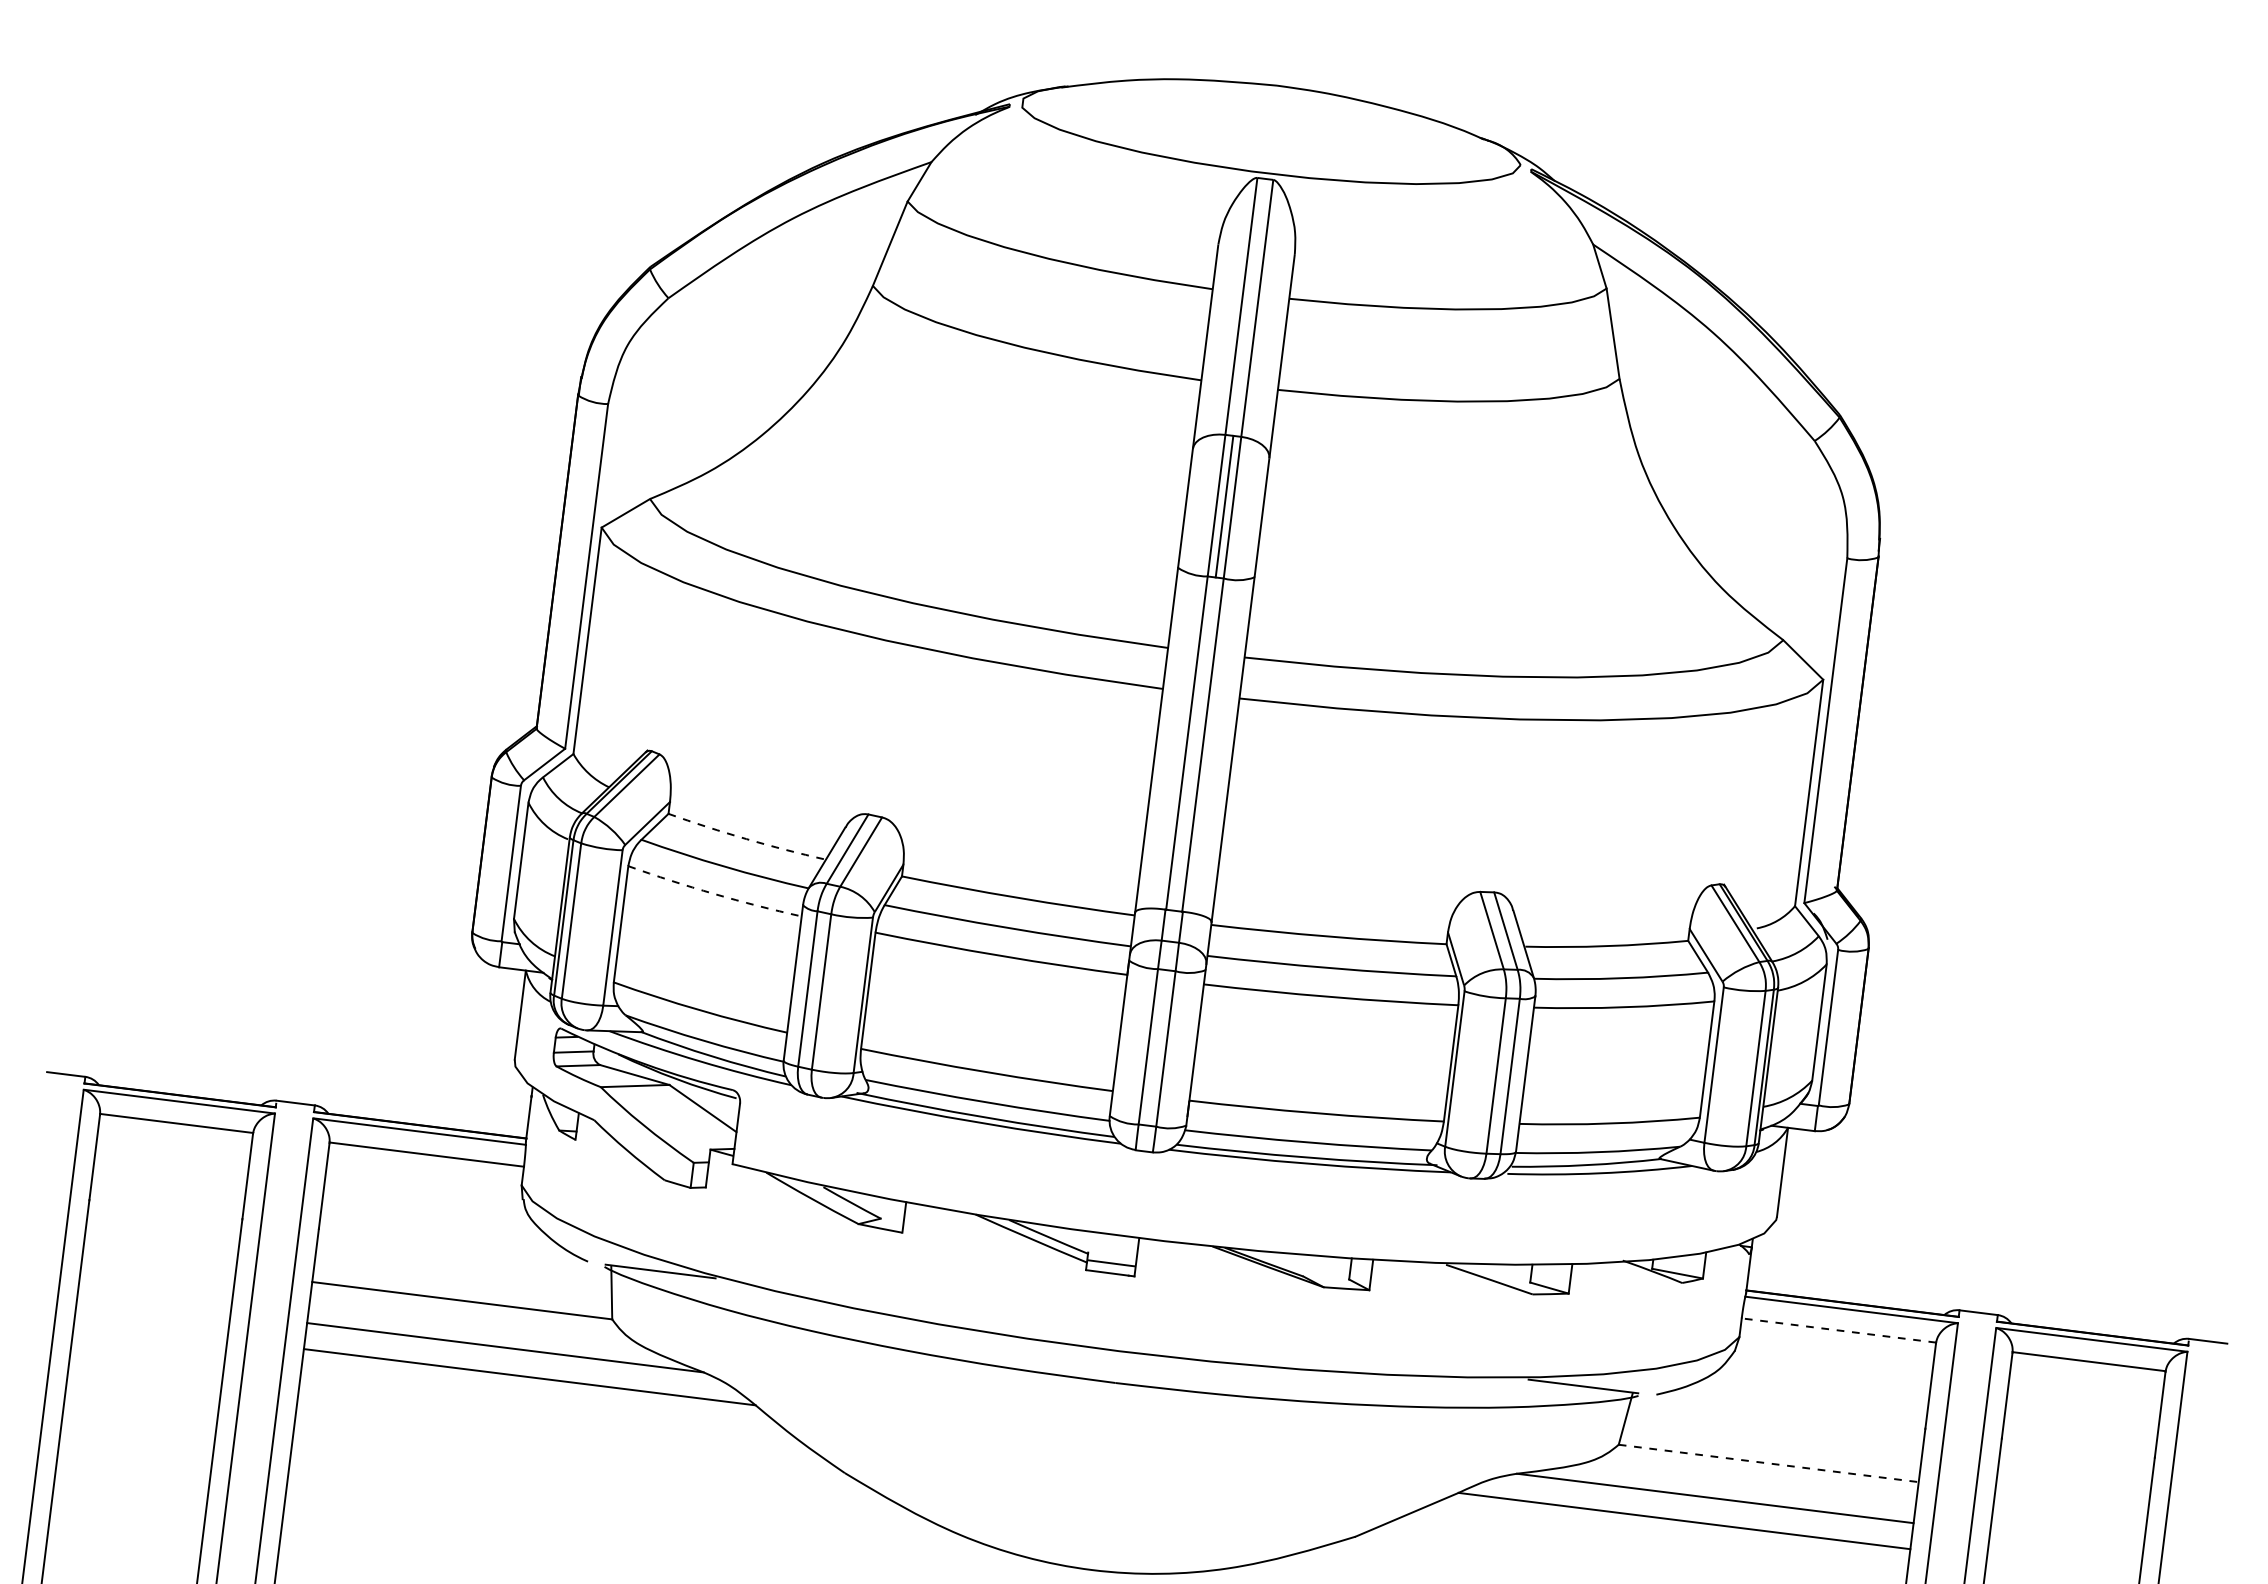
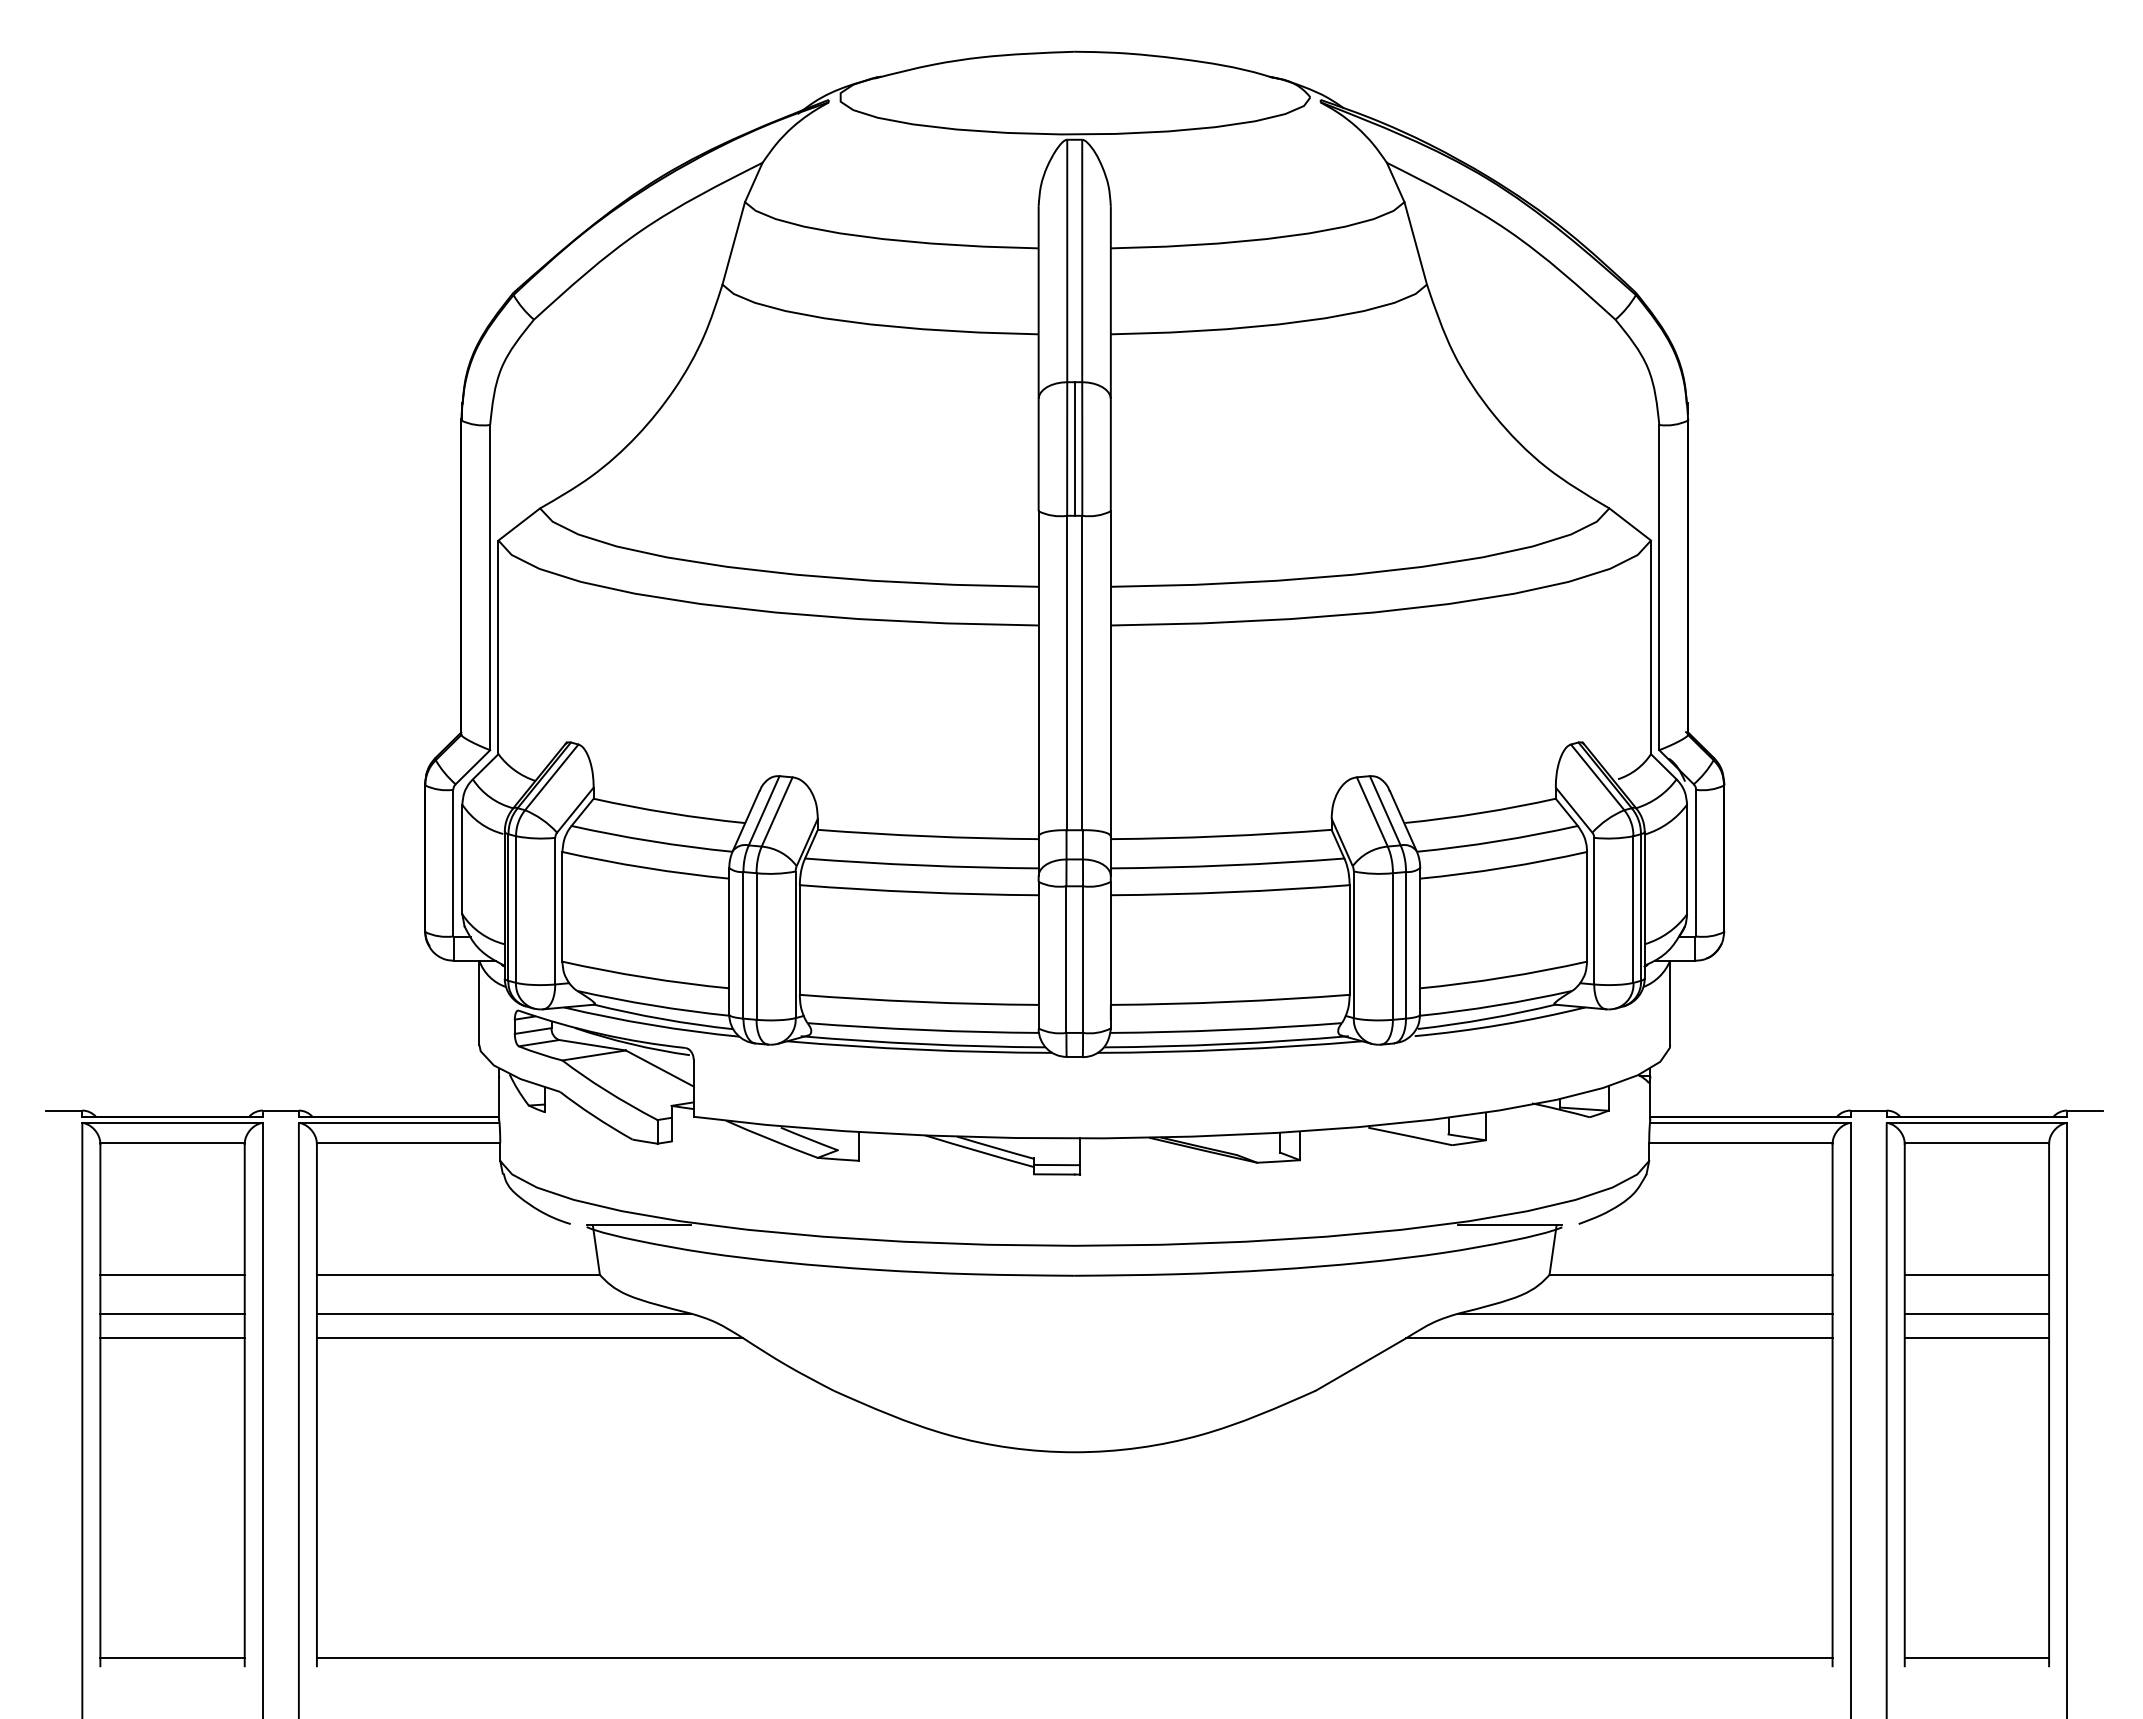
arc: (746, 839) -> (669, 813), dashed -> solid
arc: (714, 893) -> (645, 867), dashed -> solid
line: (159, 1262) -> (172, 1274), added
line: (154, 1303) -> (172, 1313), added
line: (150, 1330) -> (172, 1338), added
line: (1838, 1330) -> (1740, 1143), dashed -> solid
line: (1769, 1463) -> (1691, 1274), dashed -> solid
line: (2071, 1500) -> (1976, 1274), added
line: (2066, 1542) -> (1976, 1313), added
line: (2062, 1568) -> (1976, 1338), added

